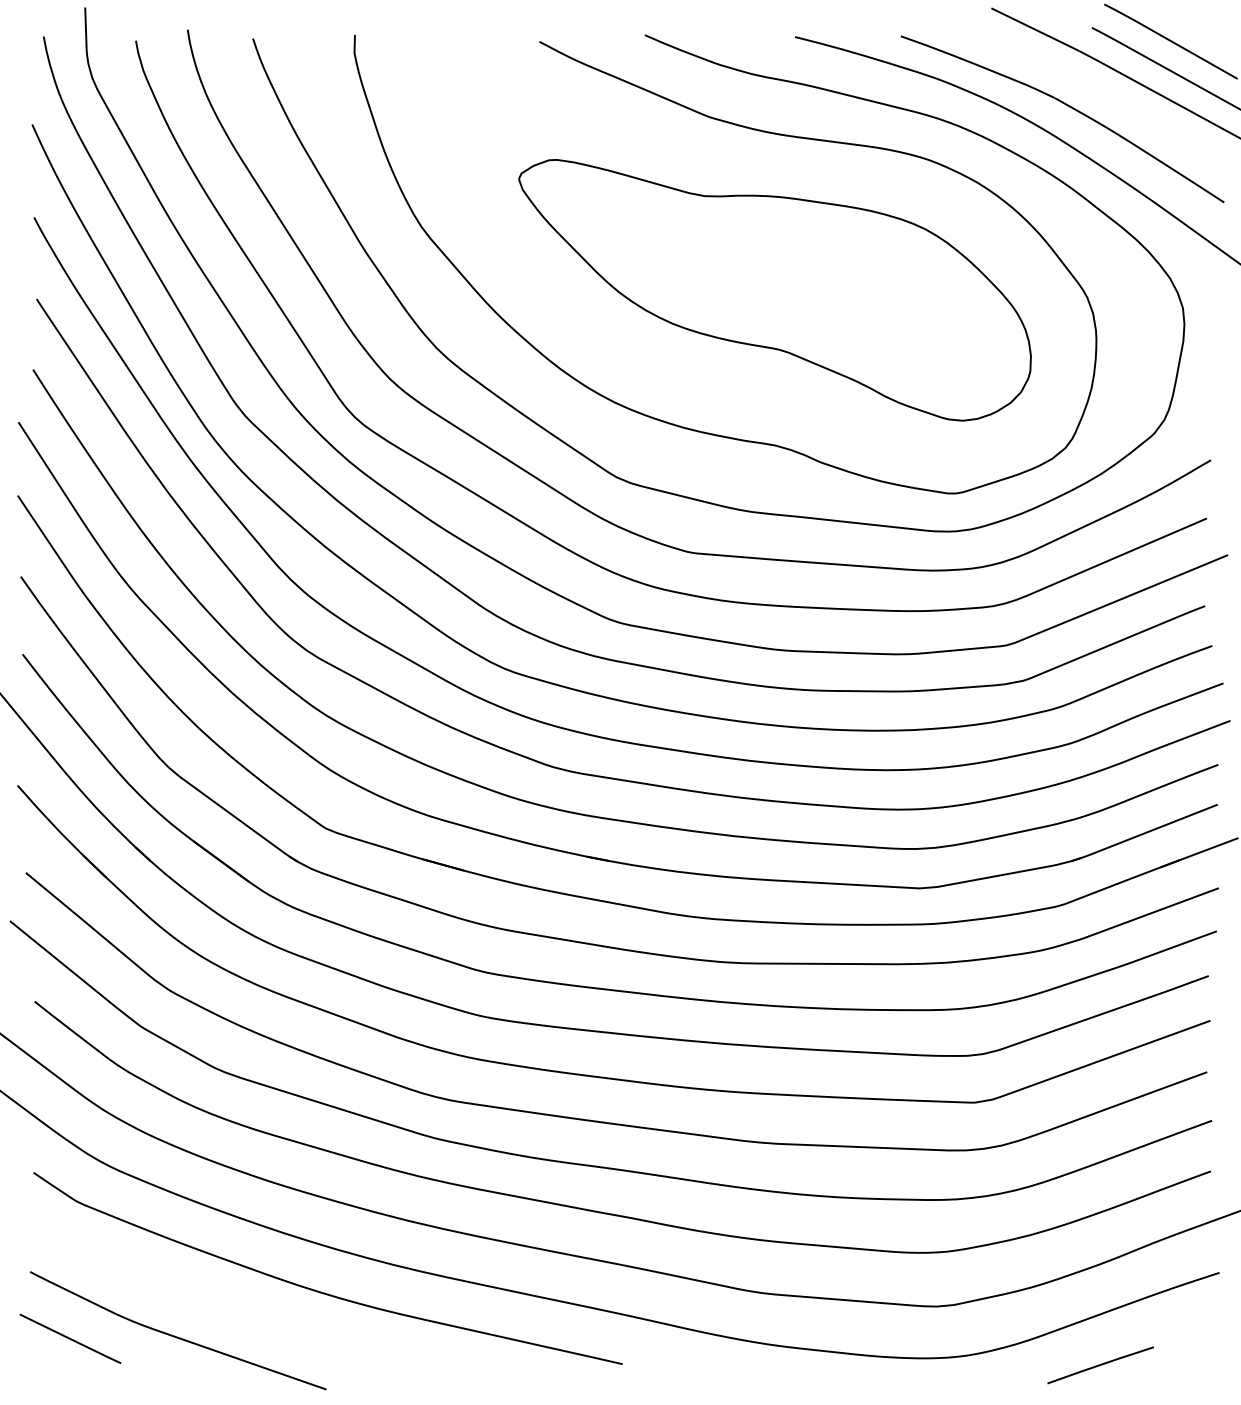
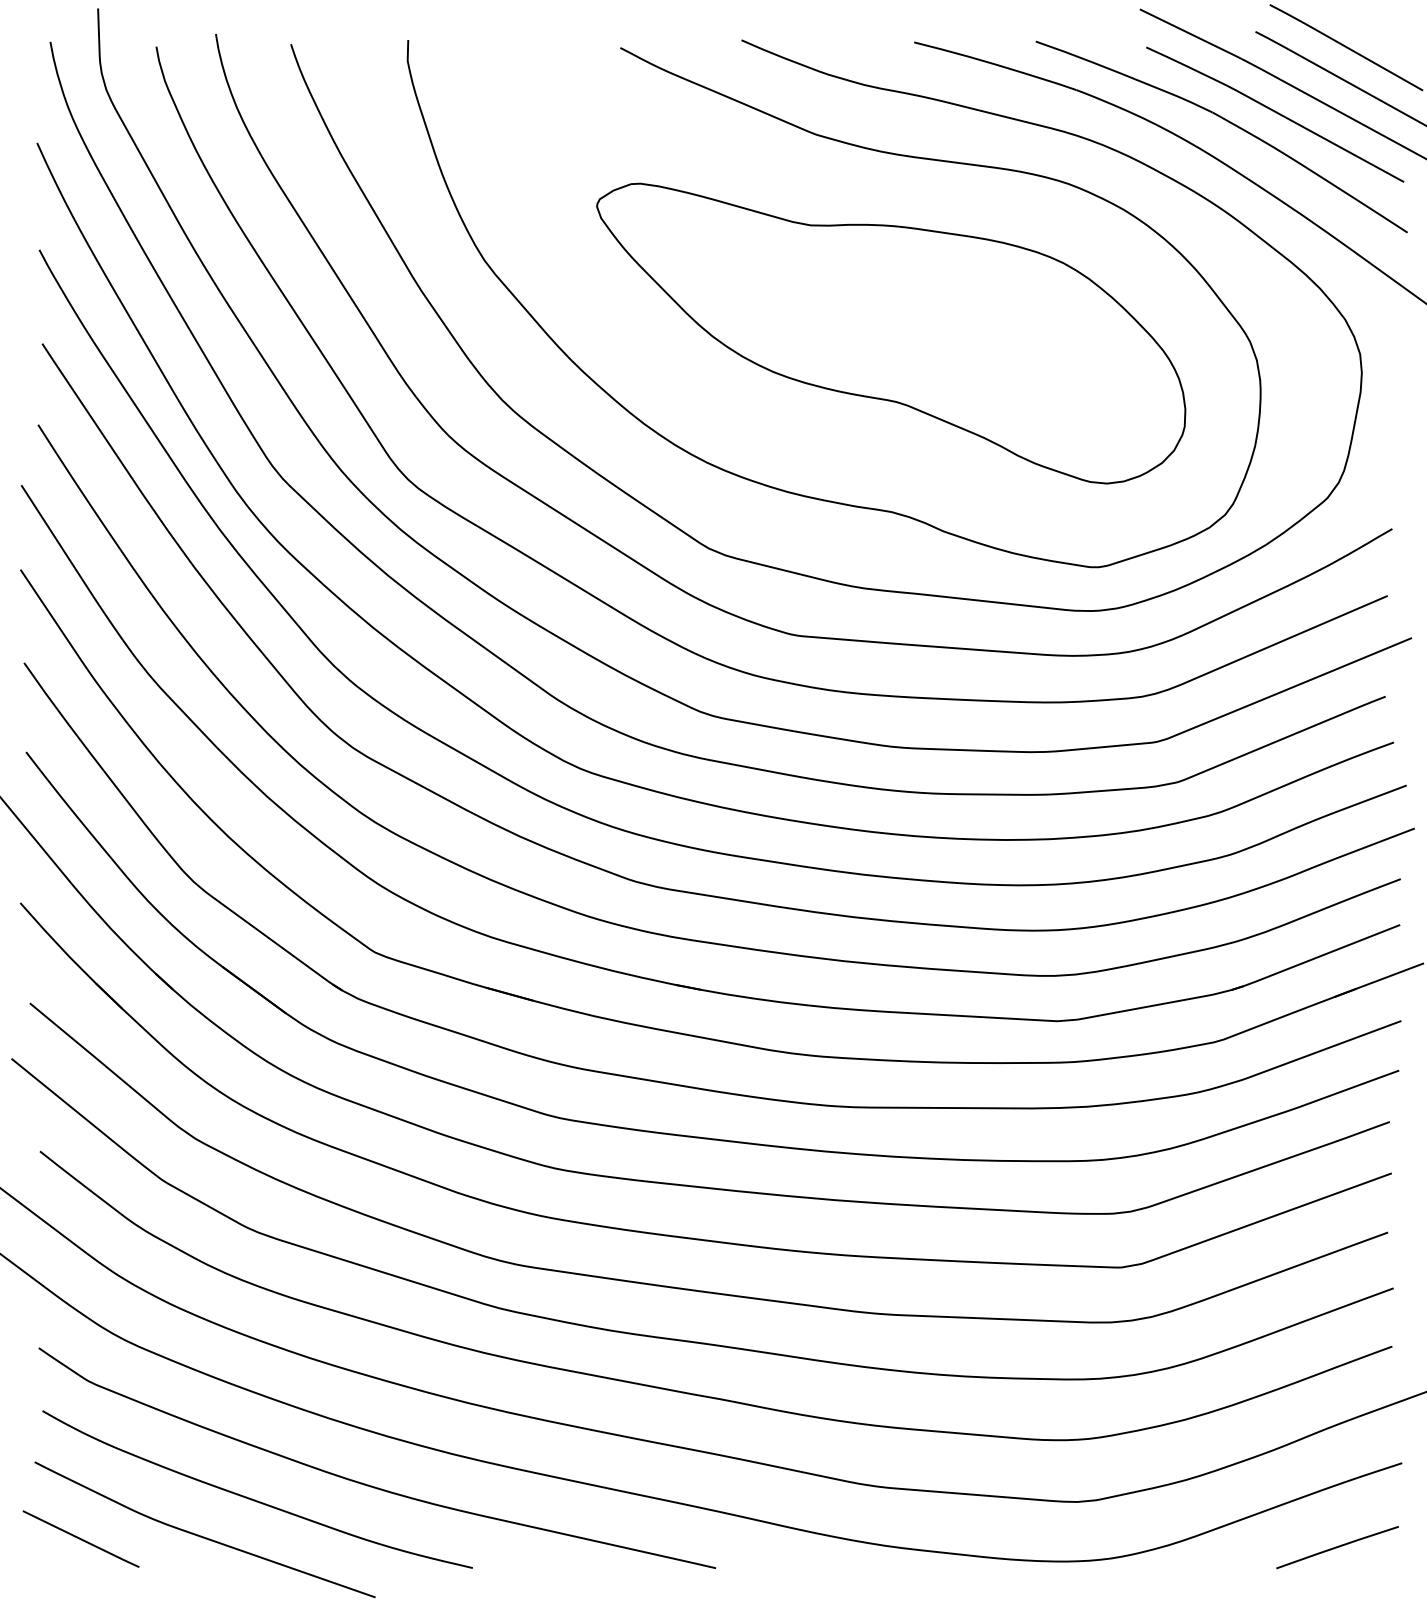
part: (1109, 99) -> (1275, 114), added
curve: (222, 1304) -> (255, 1499), added
line: (1100, 1365) -> (1337, 1547), moved

